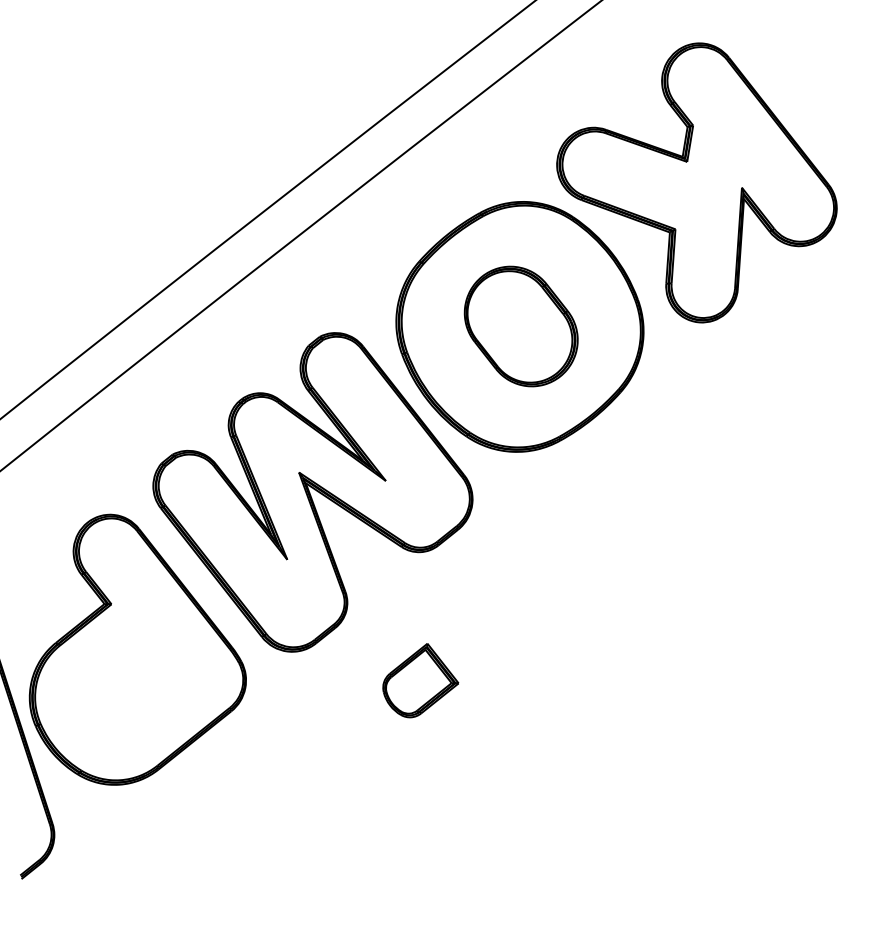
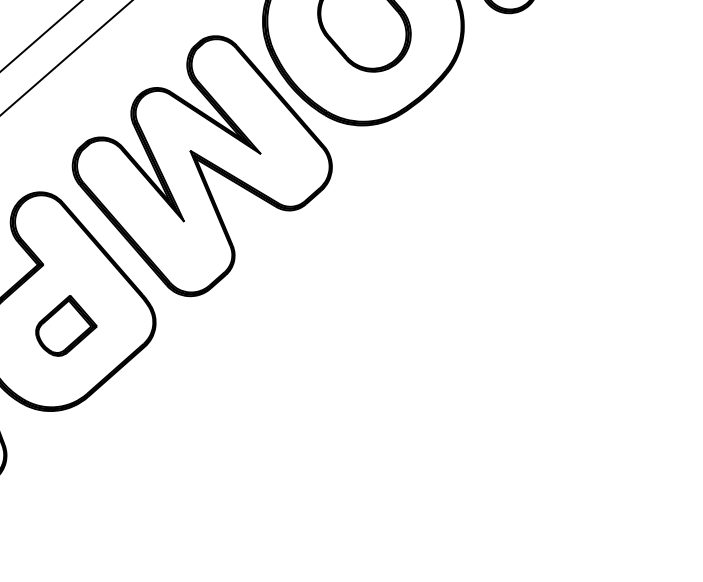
part: (420, 680) -> (66, 325), moved

